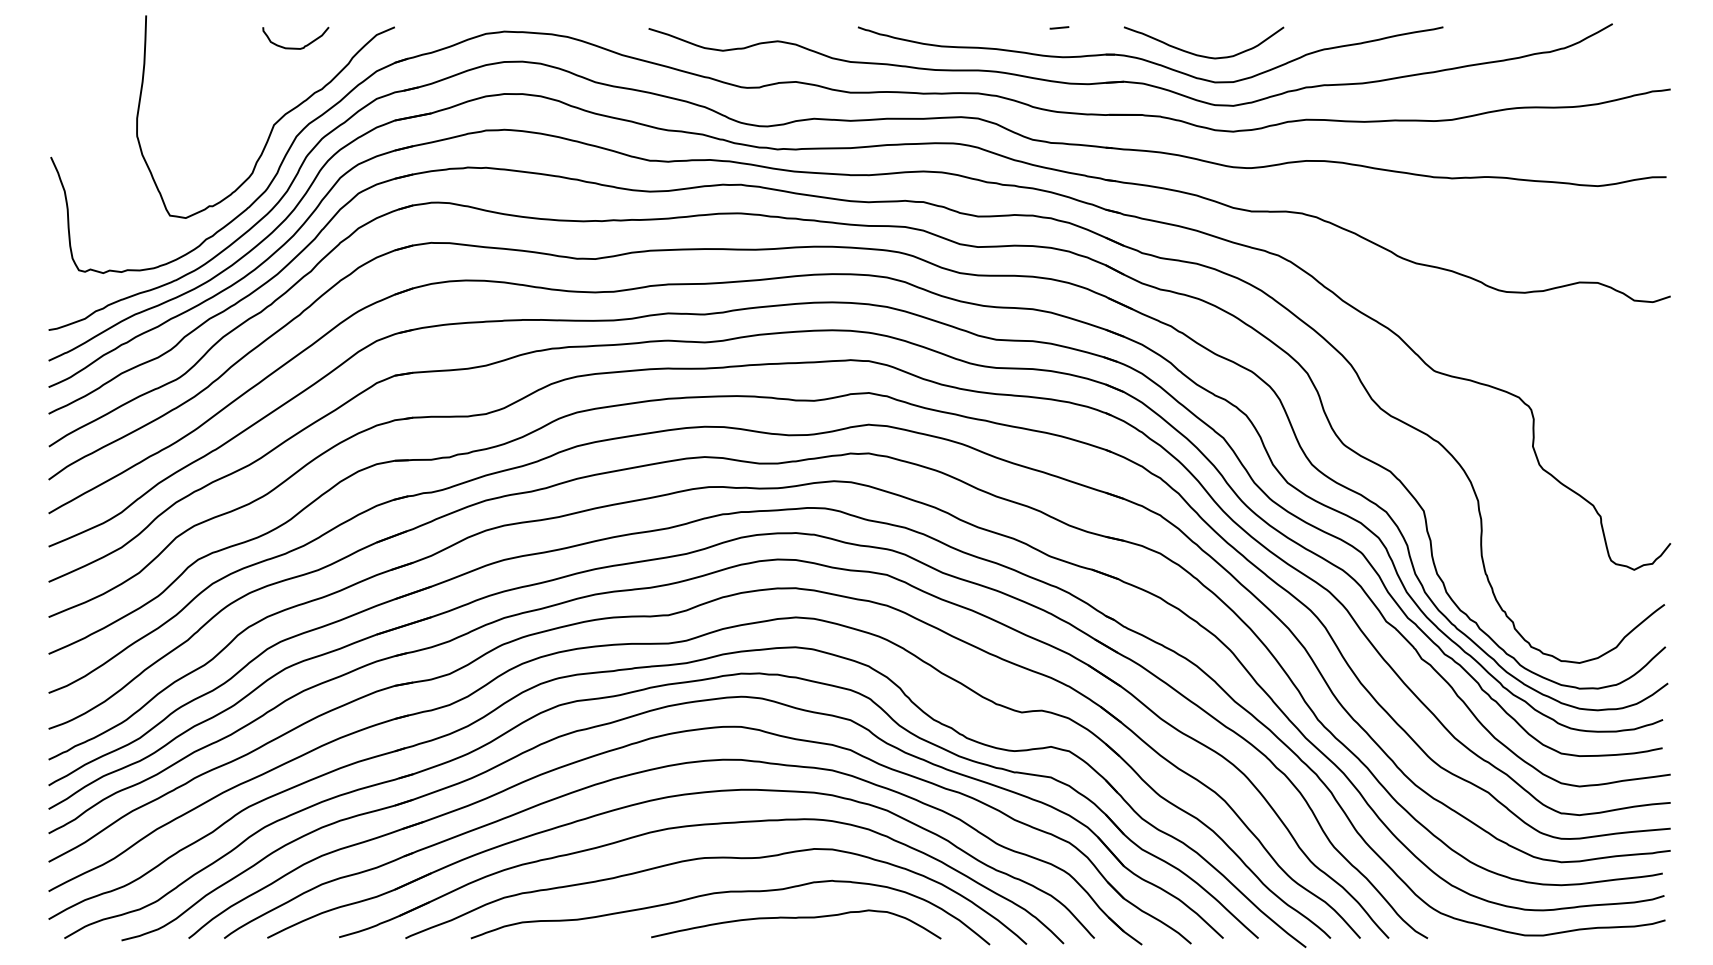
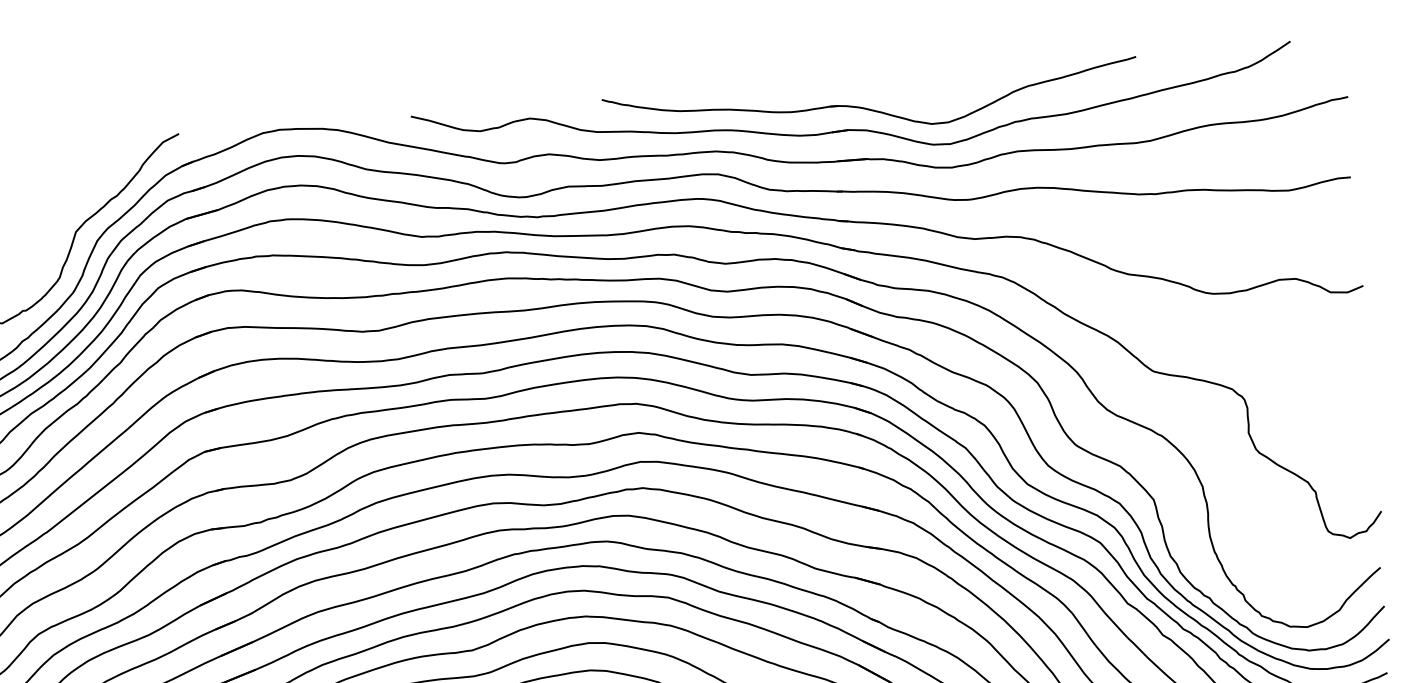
line: (1059, 27) -> (785, 85), removed
curve: (295, 47) -> (89, 159), removed
curve: (1199, 54) -> (915, 99), removed

